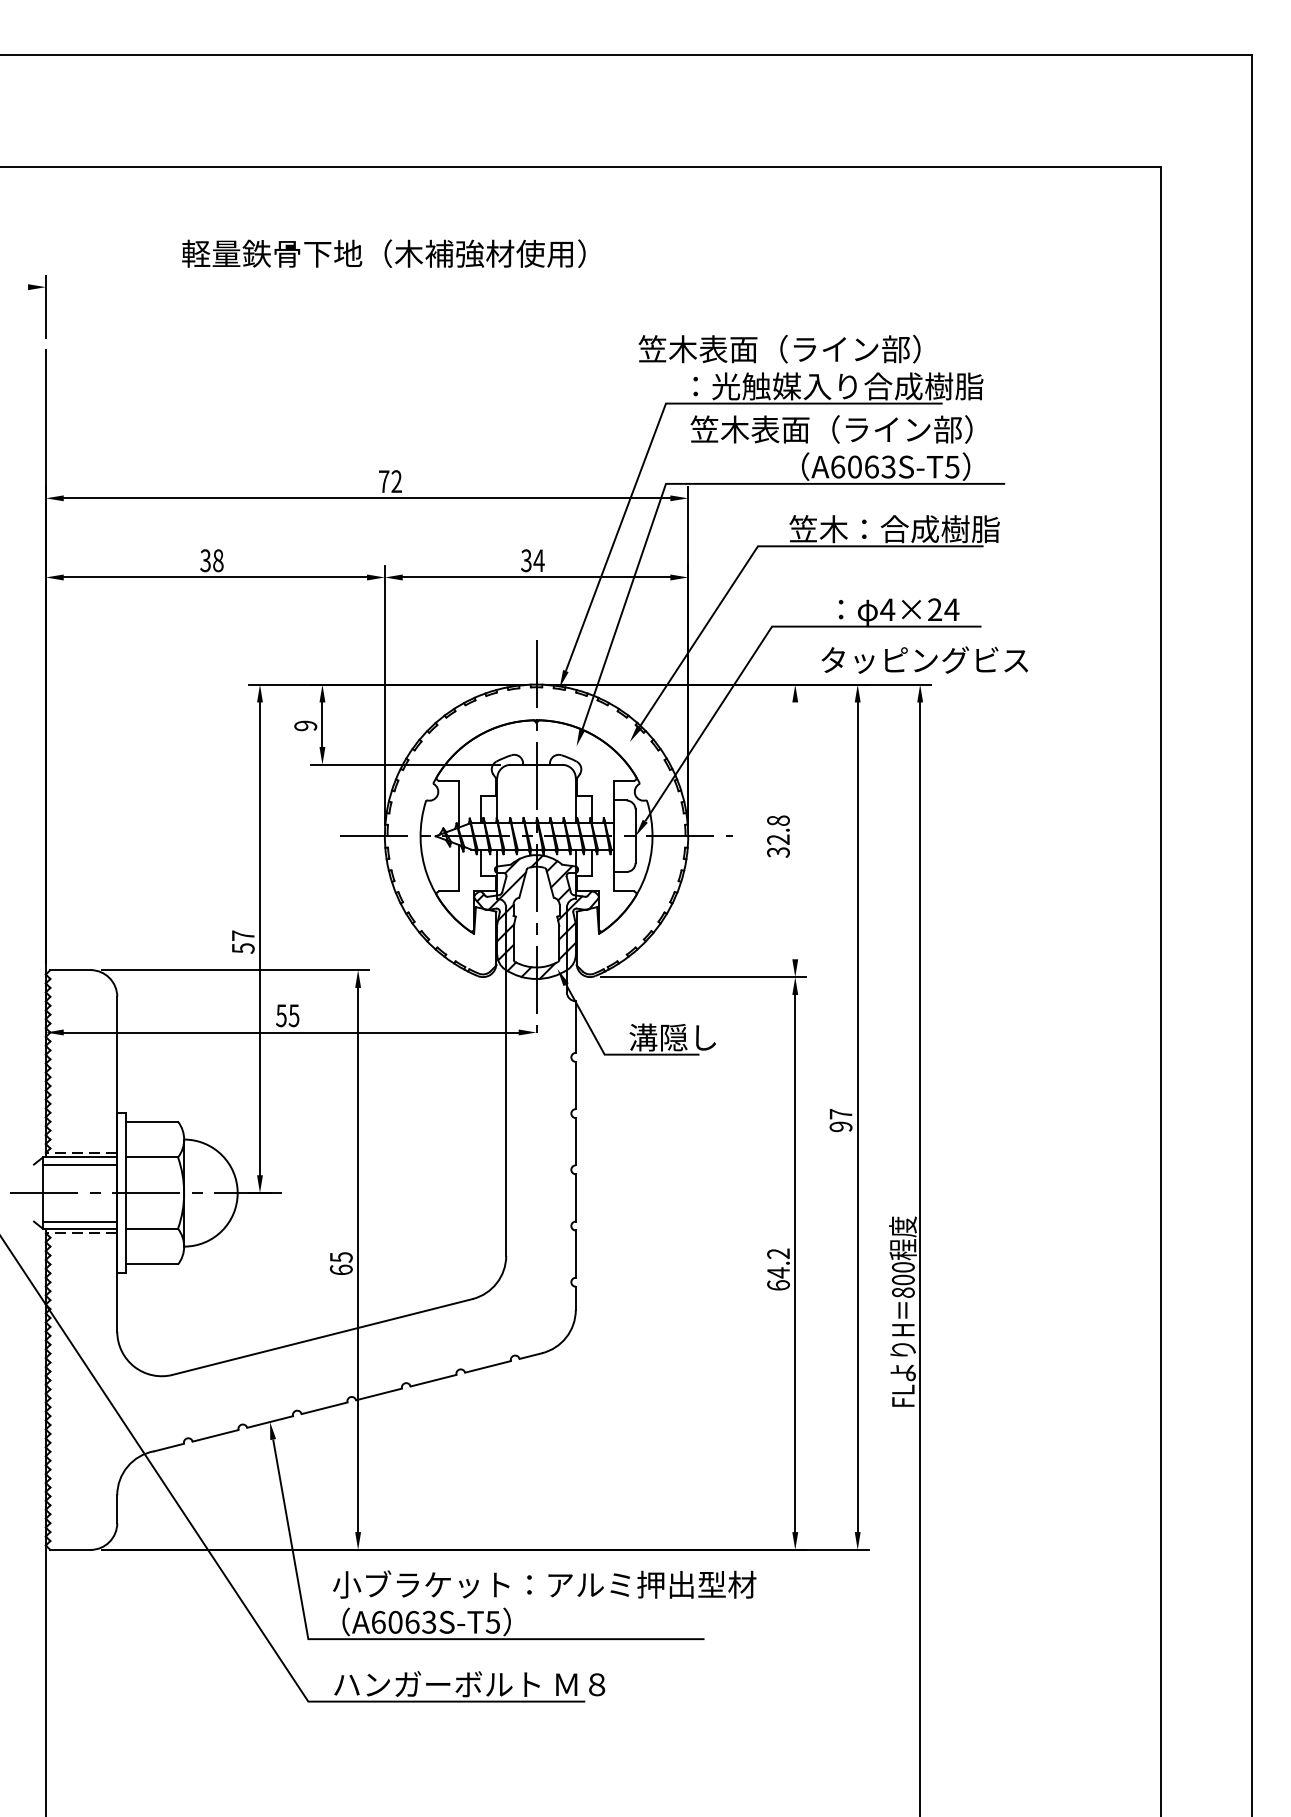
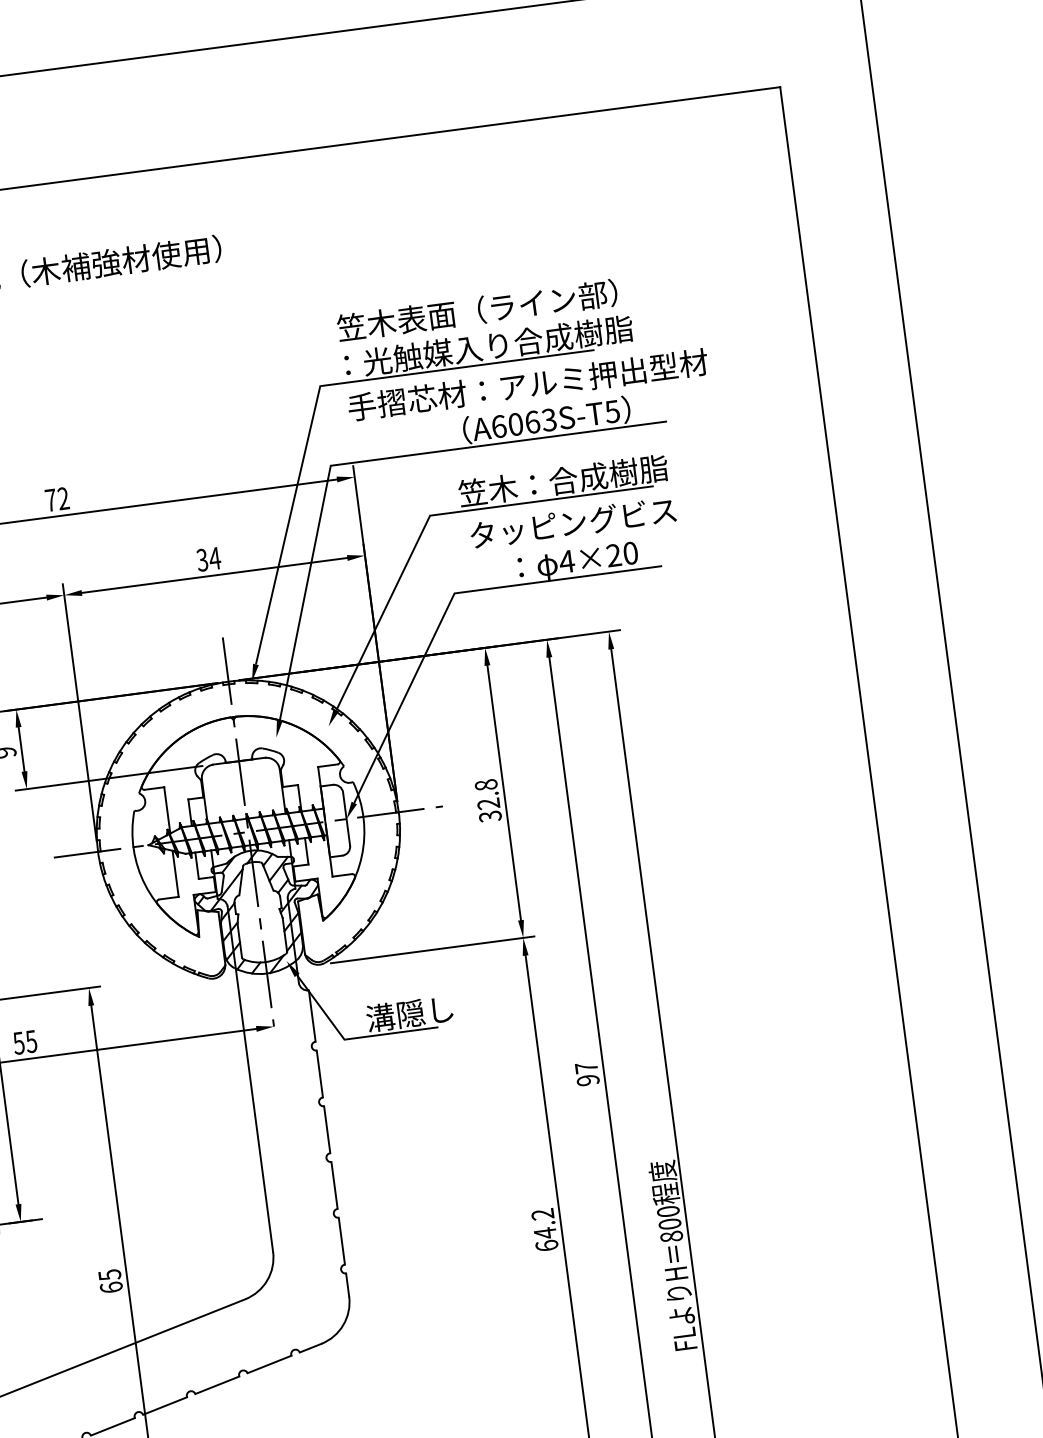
text: (779, 349) -> (477, 310), moved
text: (871, 429) -> (527, 385), 笠木表面（ライン部） -> 手摺芯材：アルミ押出型材
text: (951, 609) -> (630, 553), 4×24 -> 4×20
text: (924, 659) -> (572, 522), moved
line: (795, 830) -> (504, 792), added

